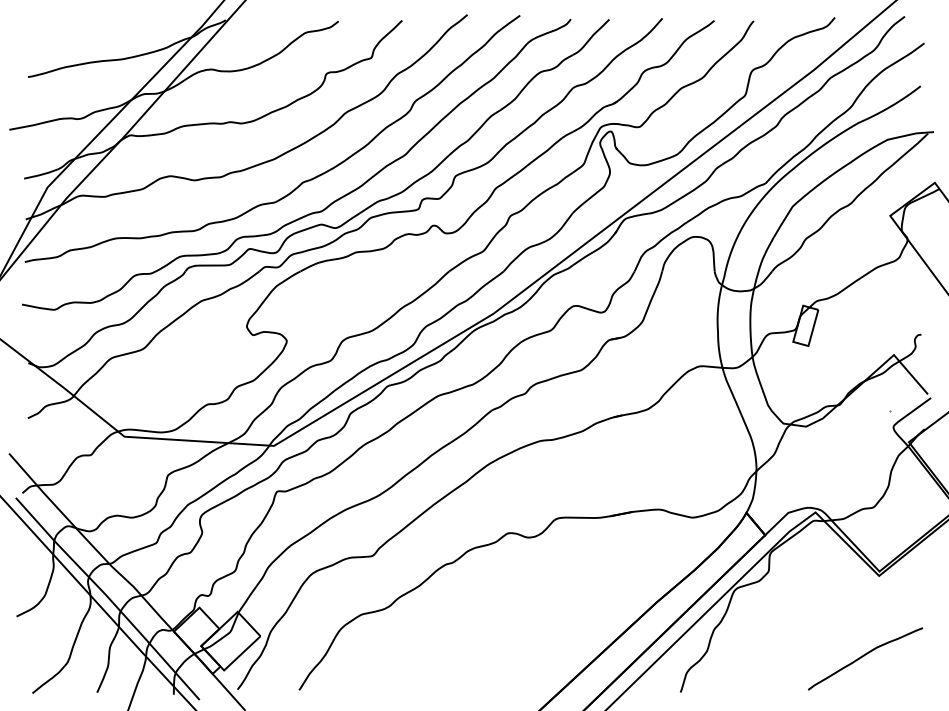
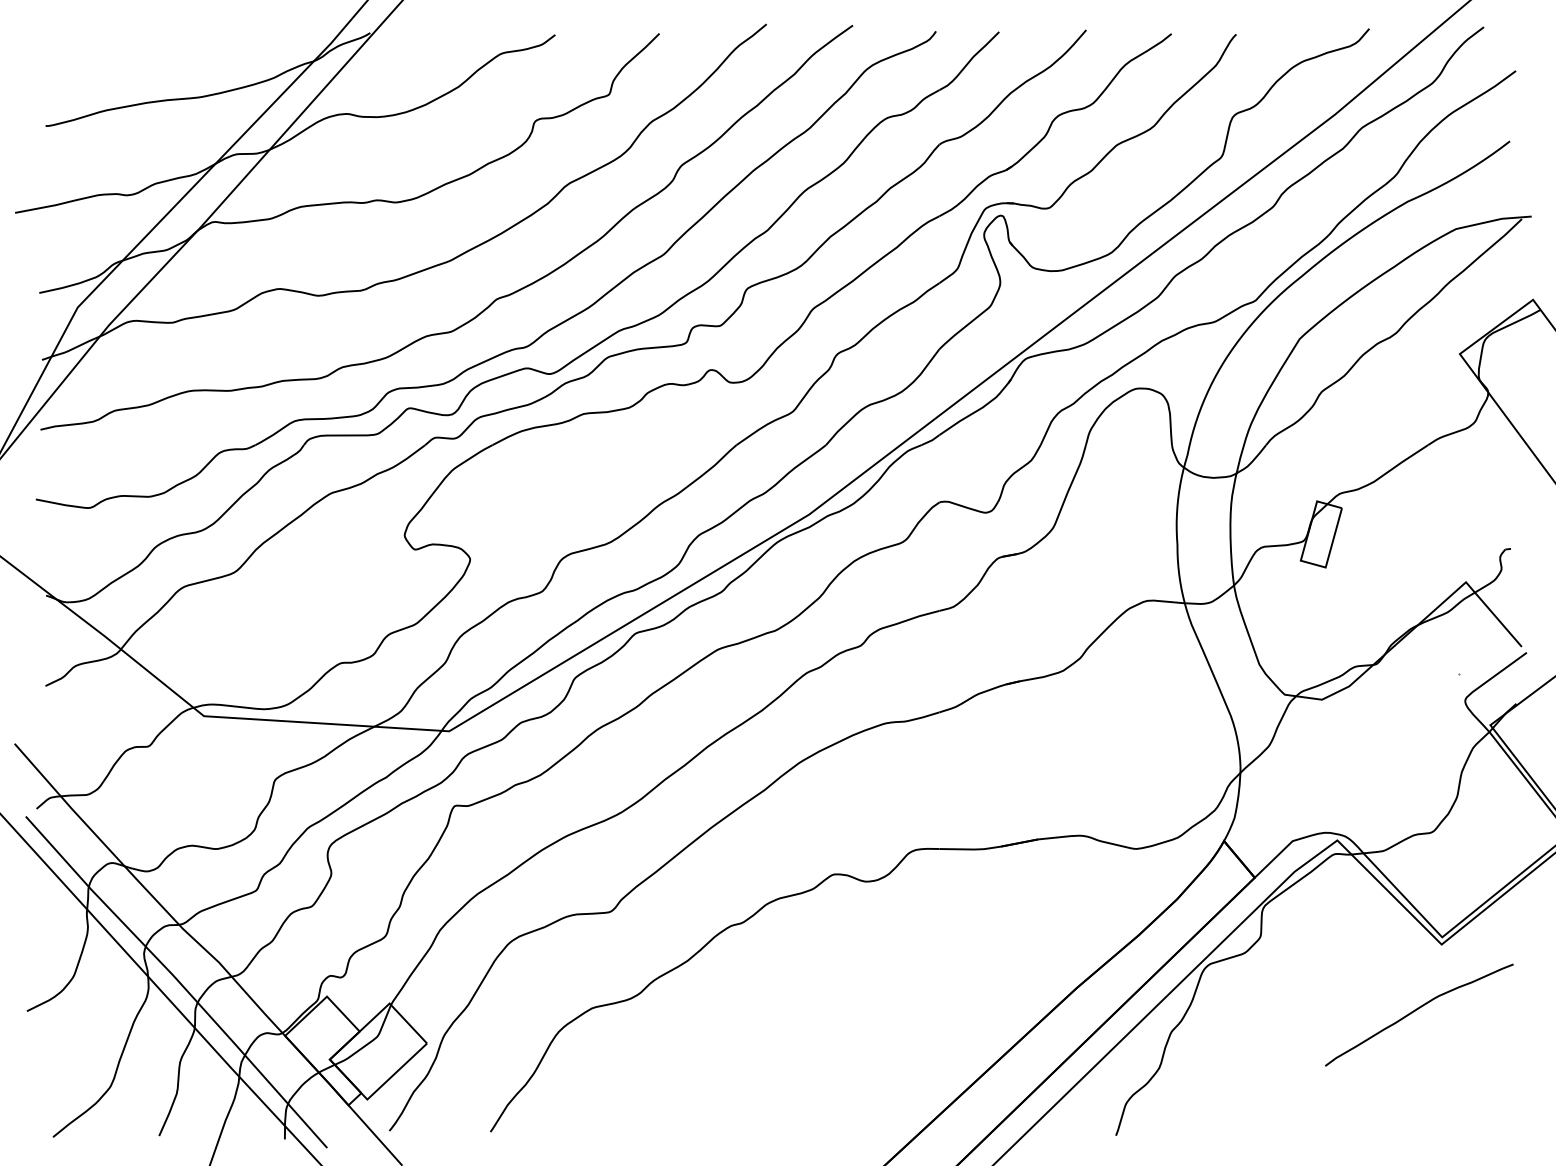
curve: (864, 656) -> (1417, 1011), moved

